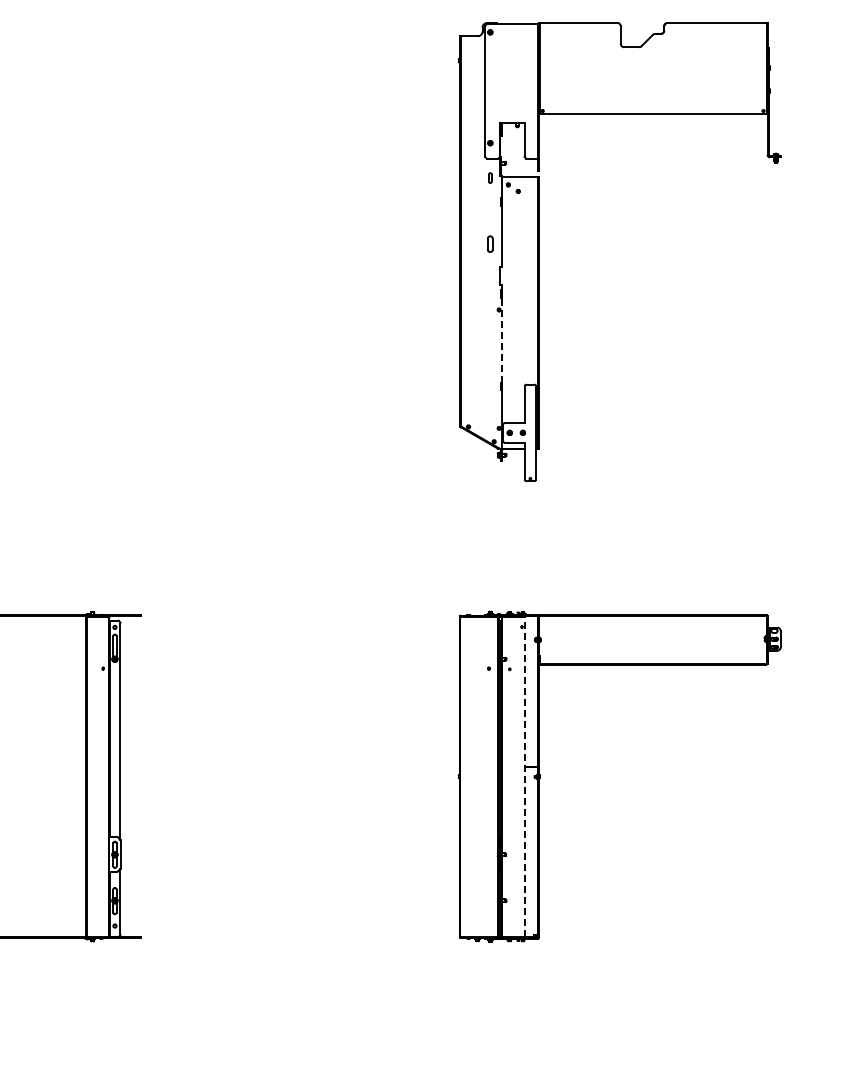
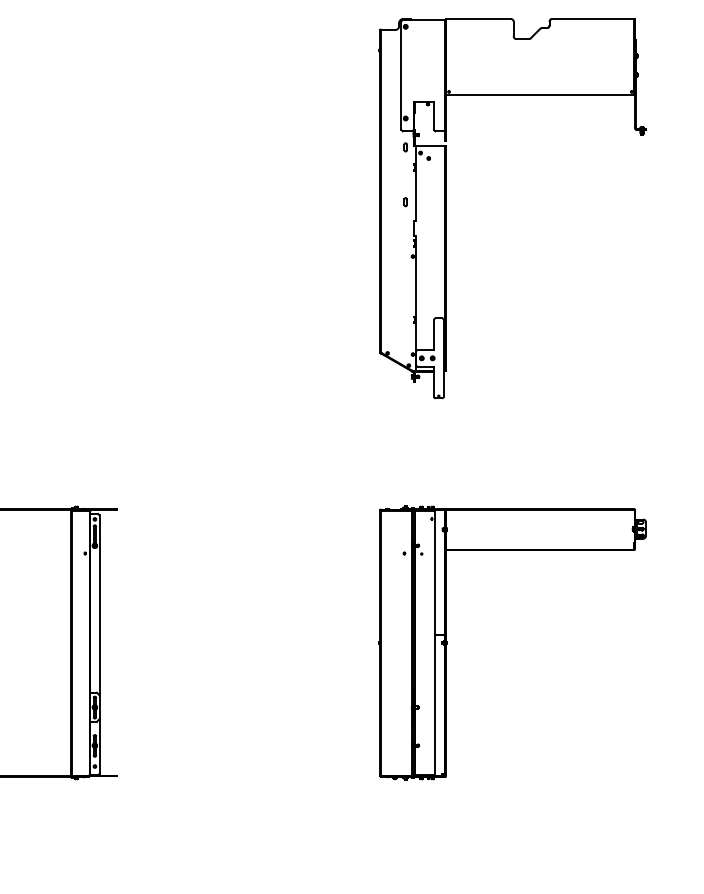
part: (490, 244) -> (405, 202), size x0.62
line: (502, 339) -> (415, 281), dashed -> solid
line: (525, 776) -> (434, 642), dashed -> solid

